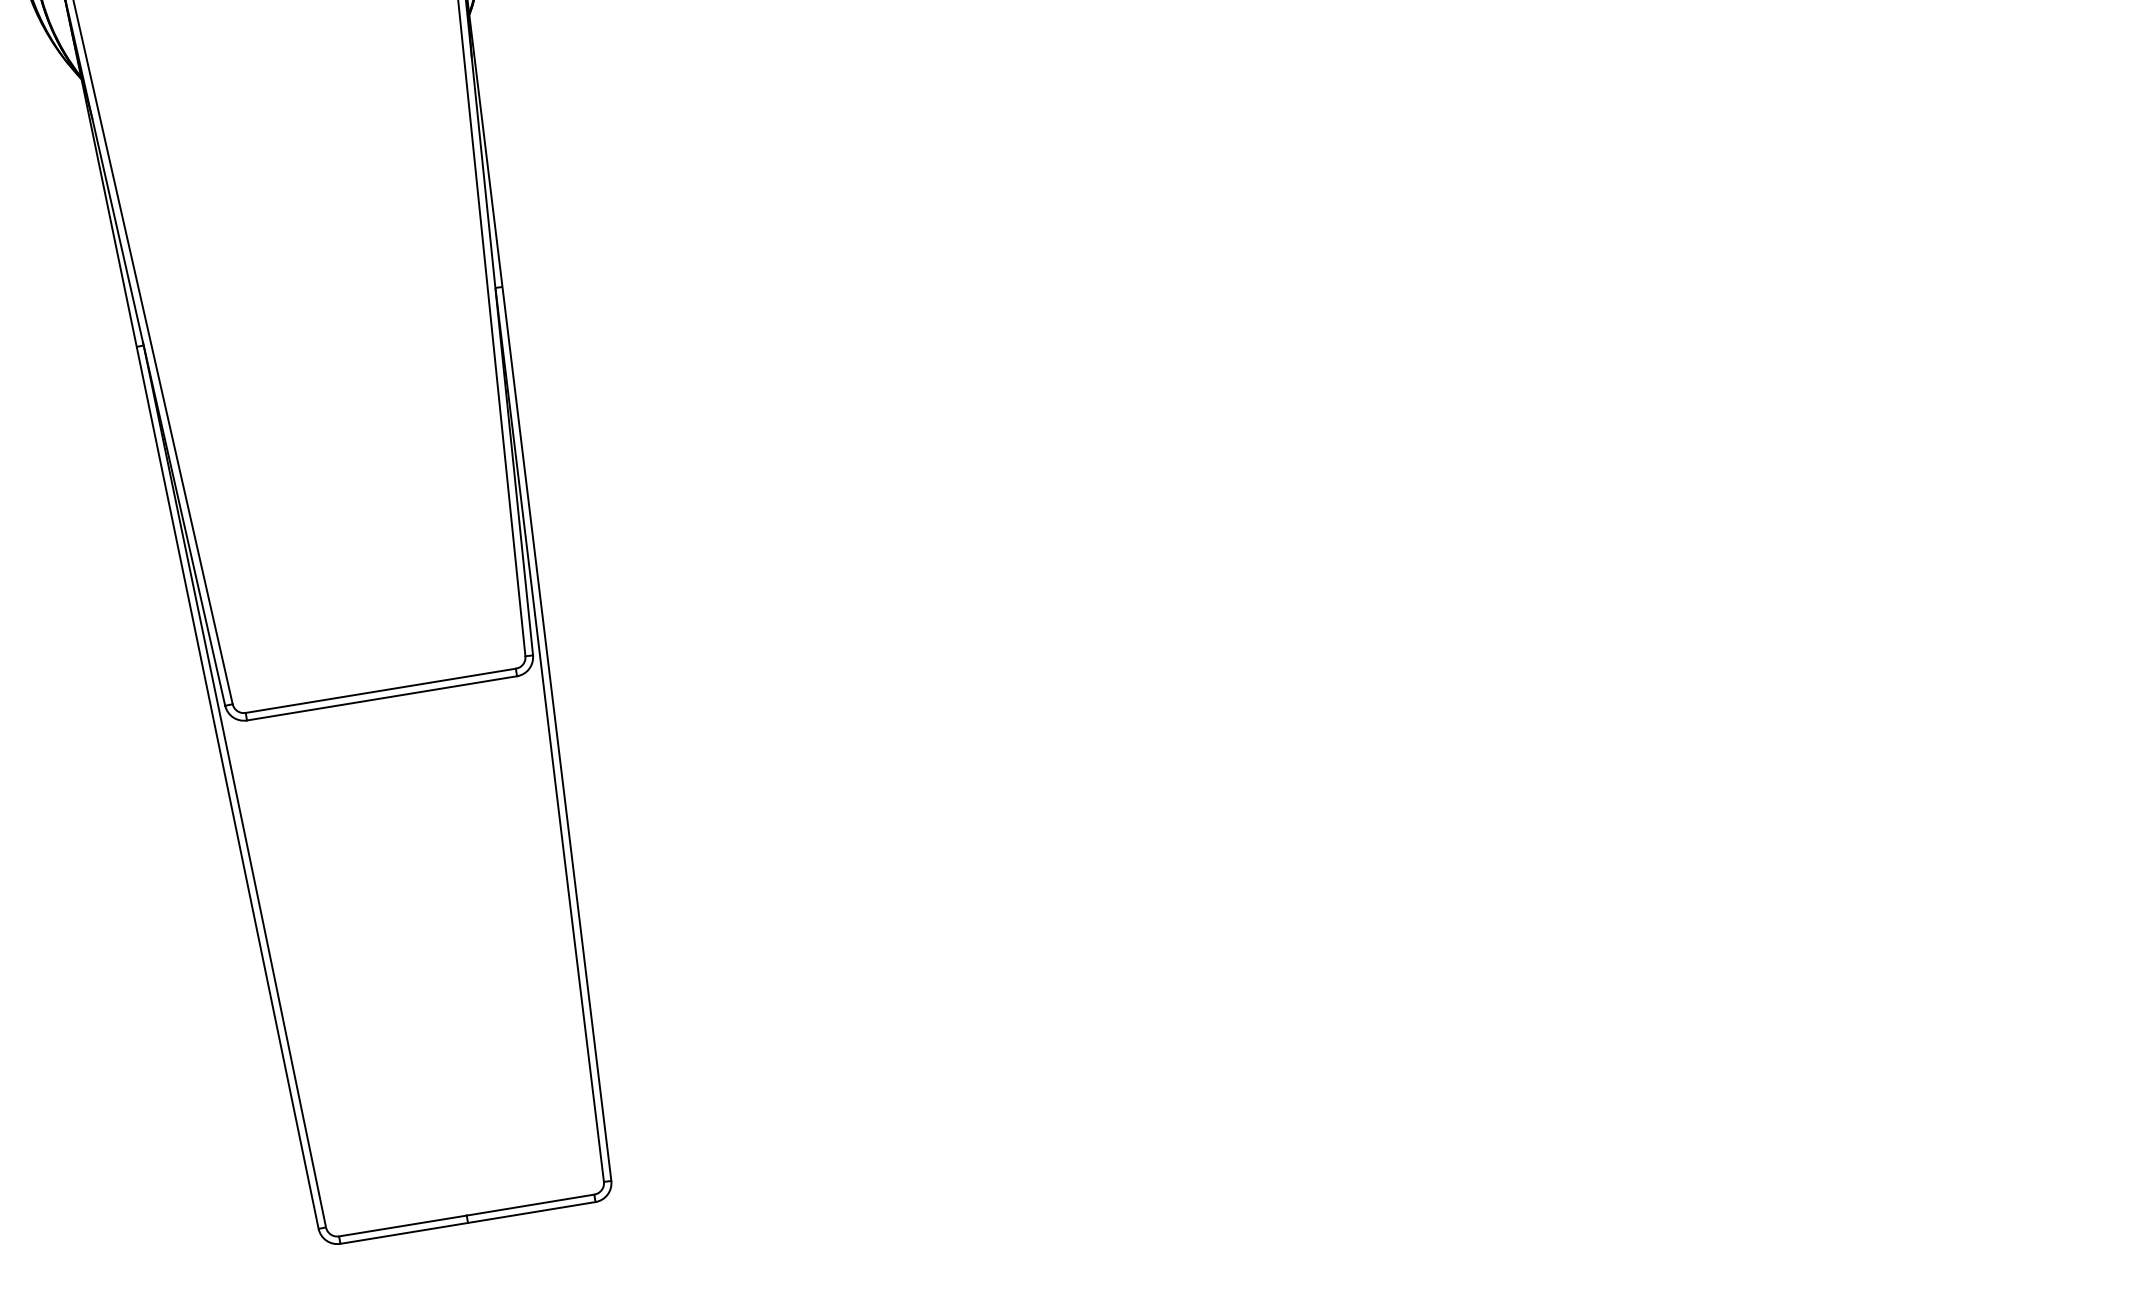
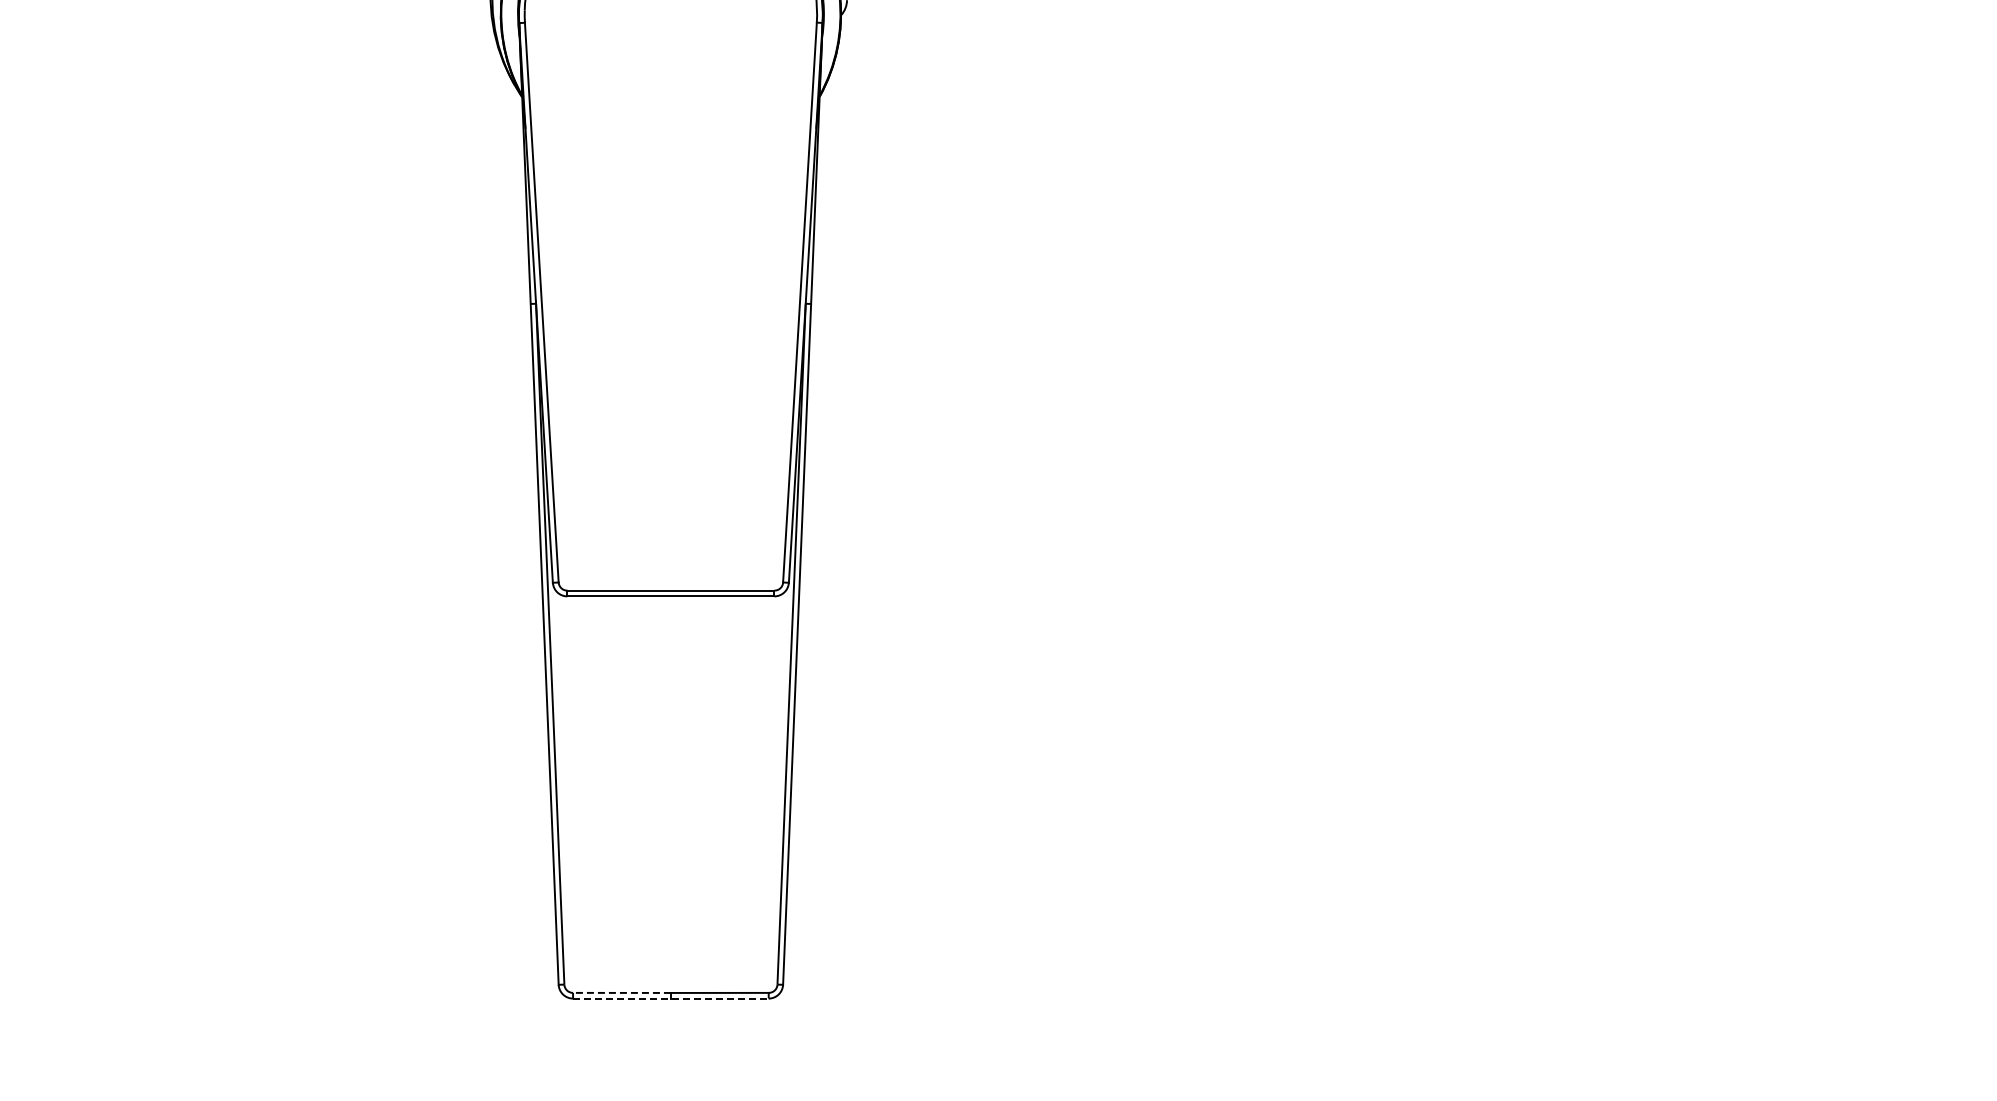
line: (467, 1222) -> (670, 998), solid -> dashed
line: (403, 1225) -> (622, 992), solid -> dashed

